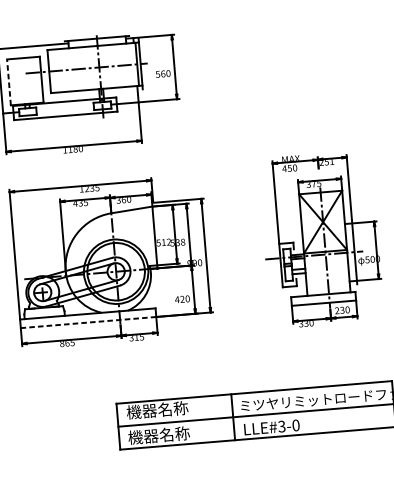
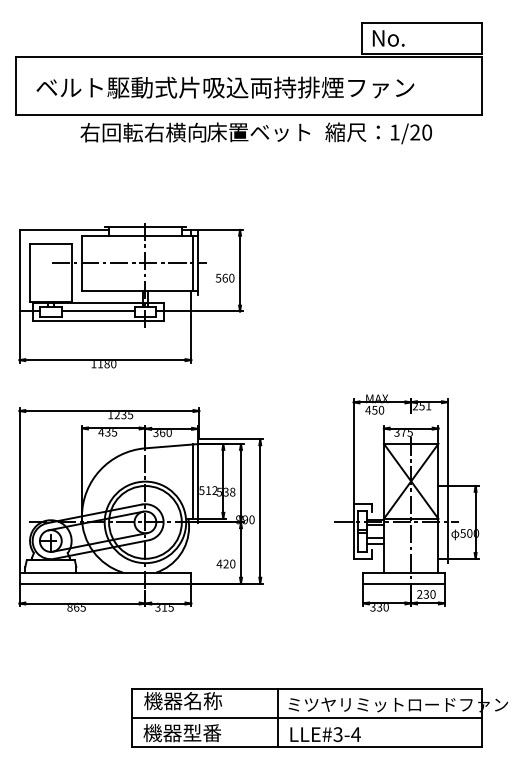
line: (9, 82) -> (30, 272), dashed -> solid
line: (64, 108) -> (97, 311), added
line: (151, 236) -> (193, 481), added
line: (88, 322) -> (105, 583), dashed -> solid
text: (295, 425) -> (355, 734), LLE#3-0 -> LLE#3-4
text: (174, 434) -> (202, 733), 機器名称 -> 機器型番

